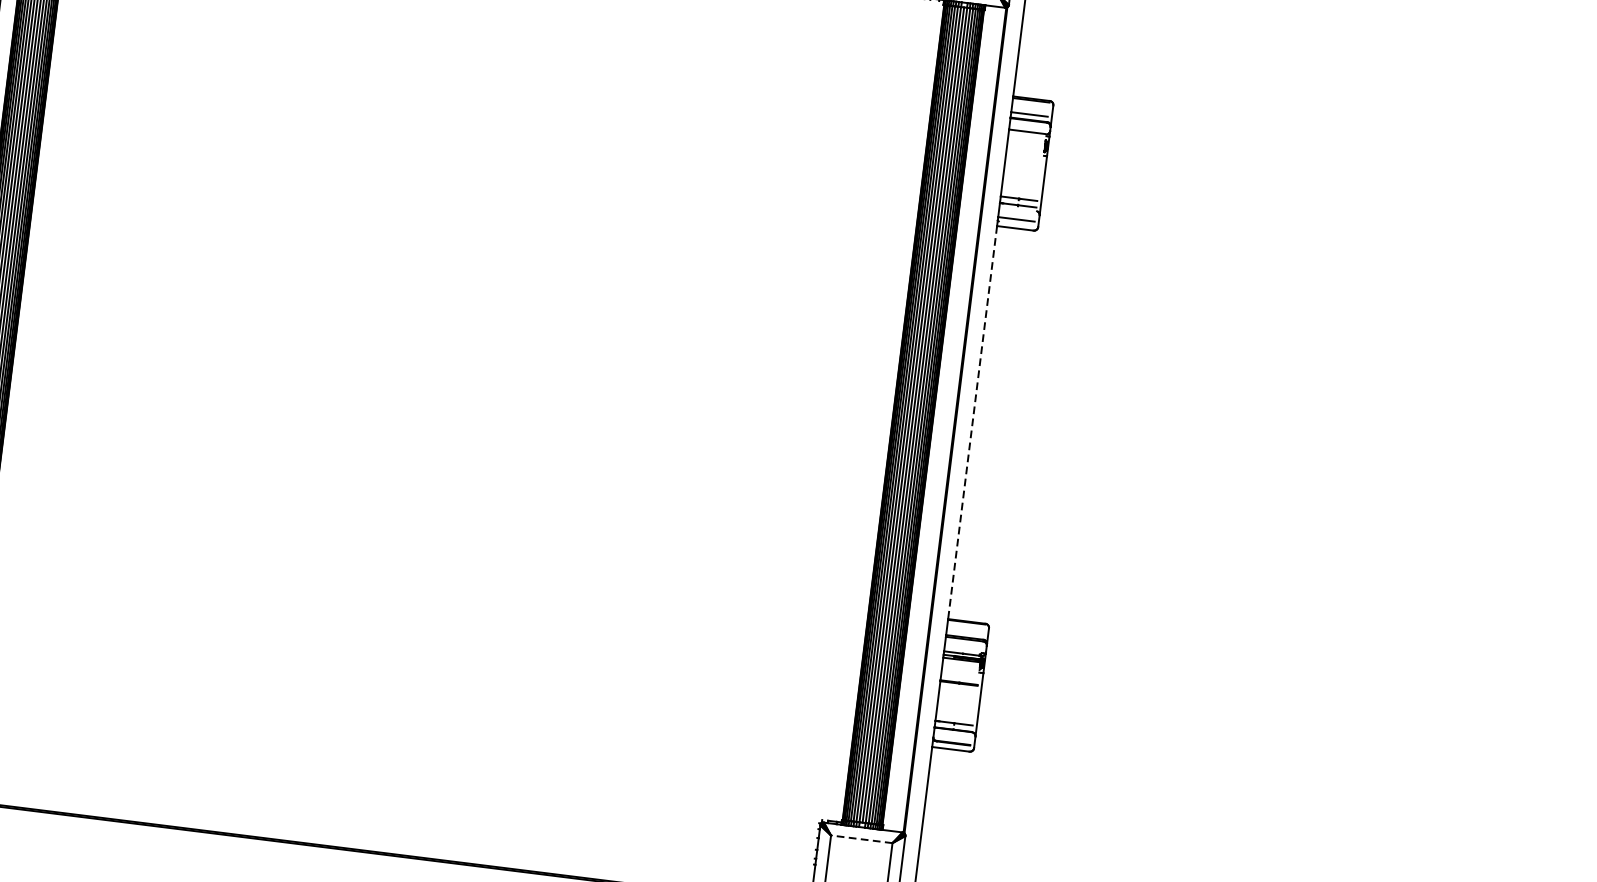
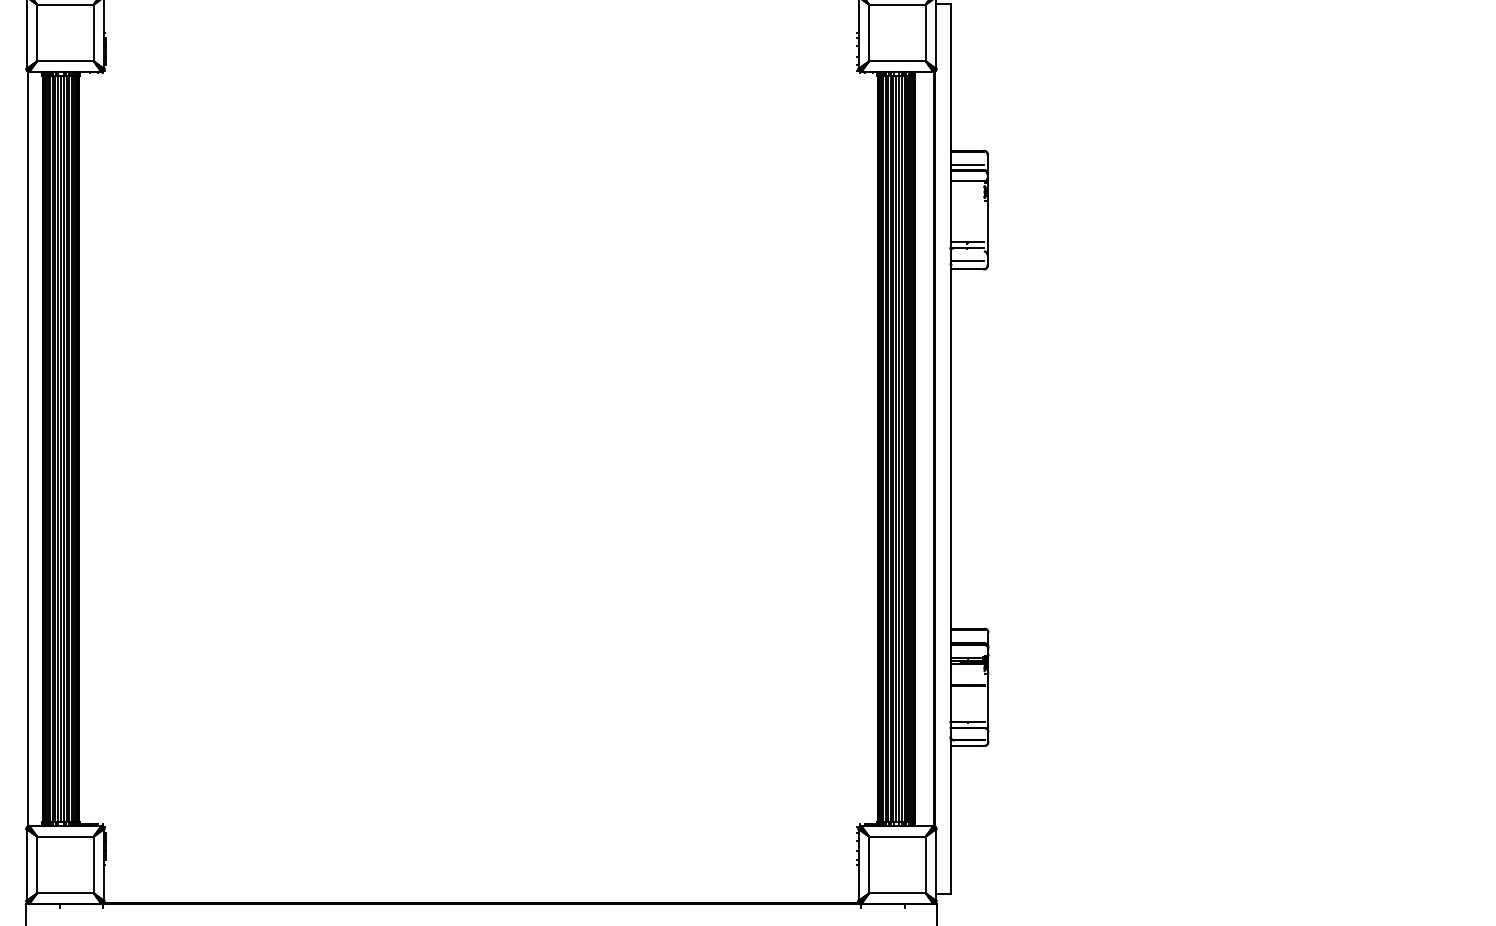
line: (972, 422) -> (950, 449), dashed -> solid
line: (860, 838) -> (896, 836), dashed -> solid

